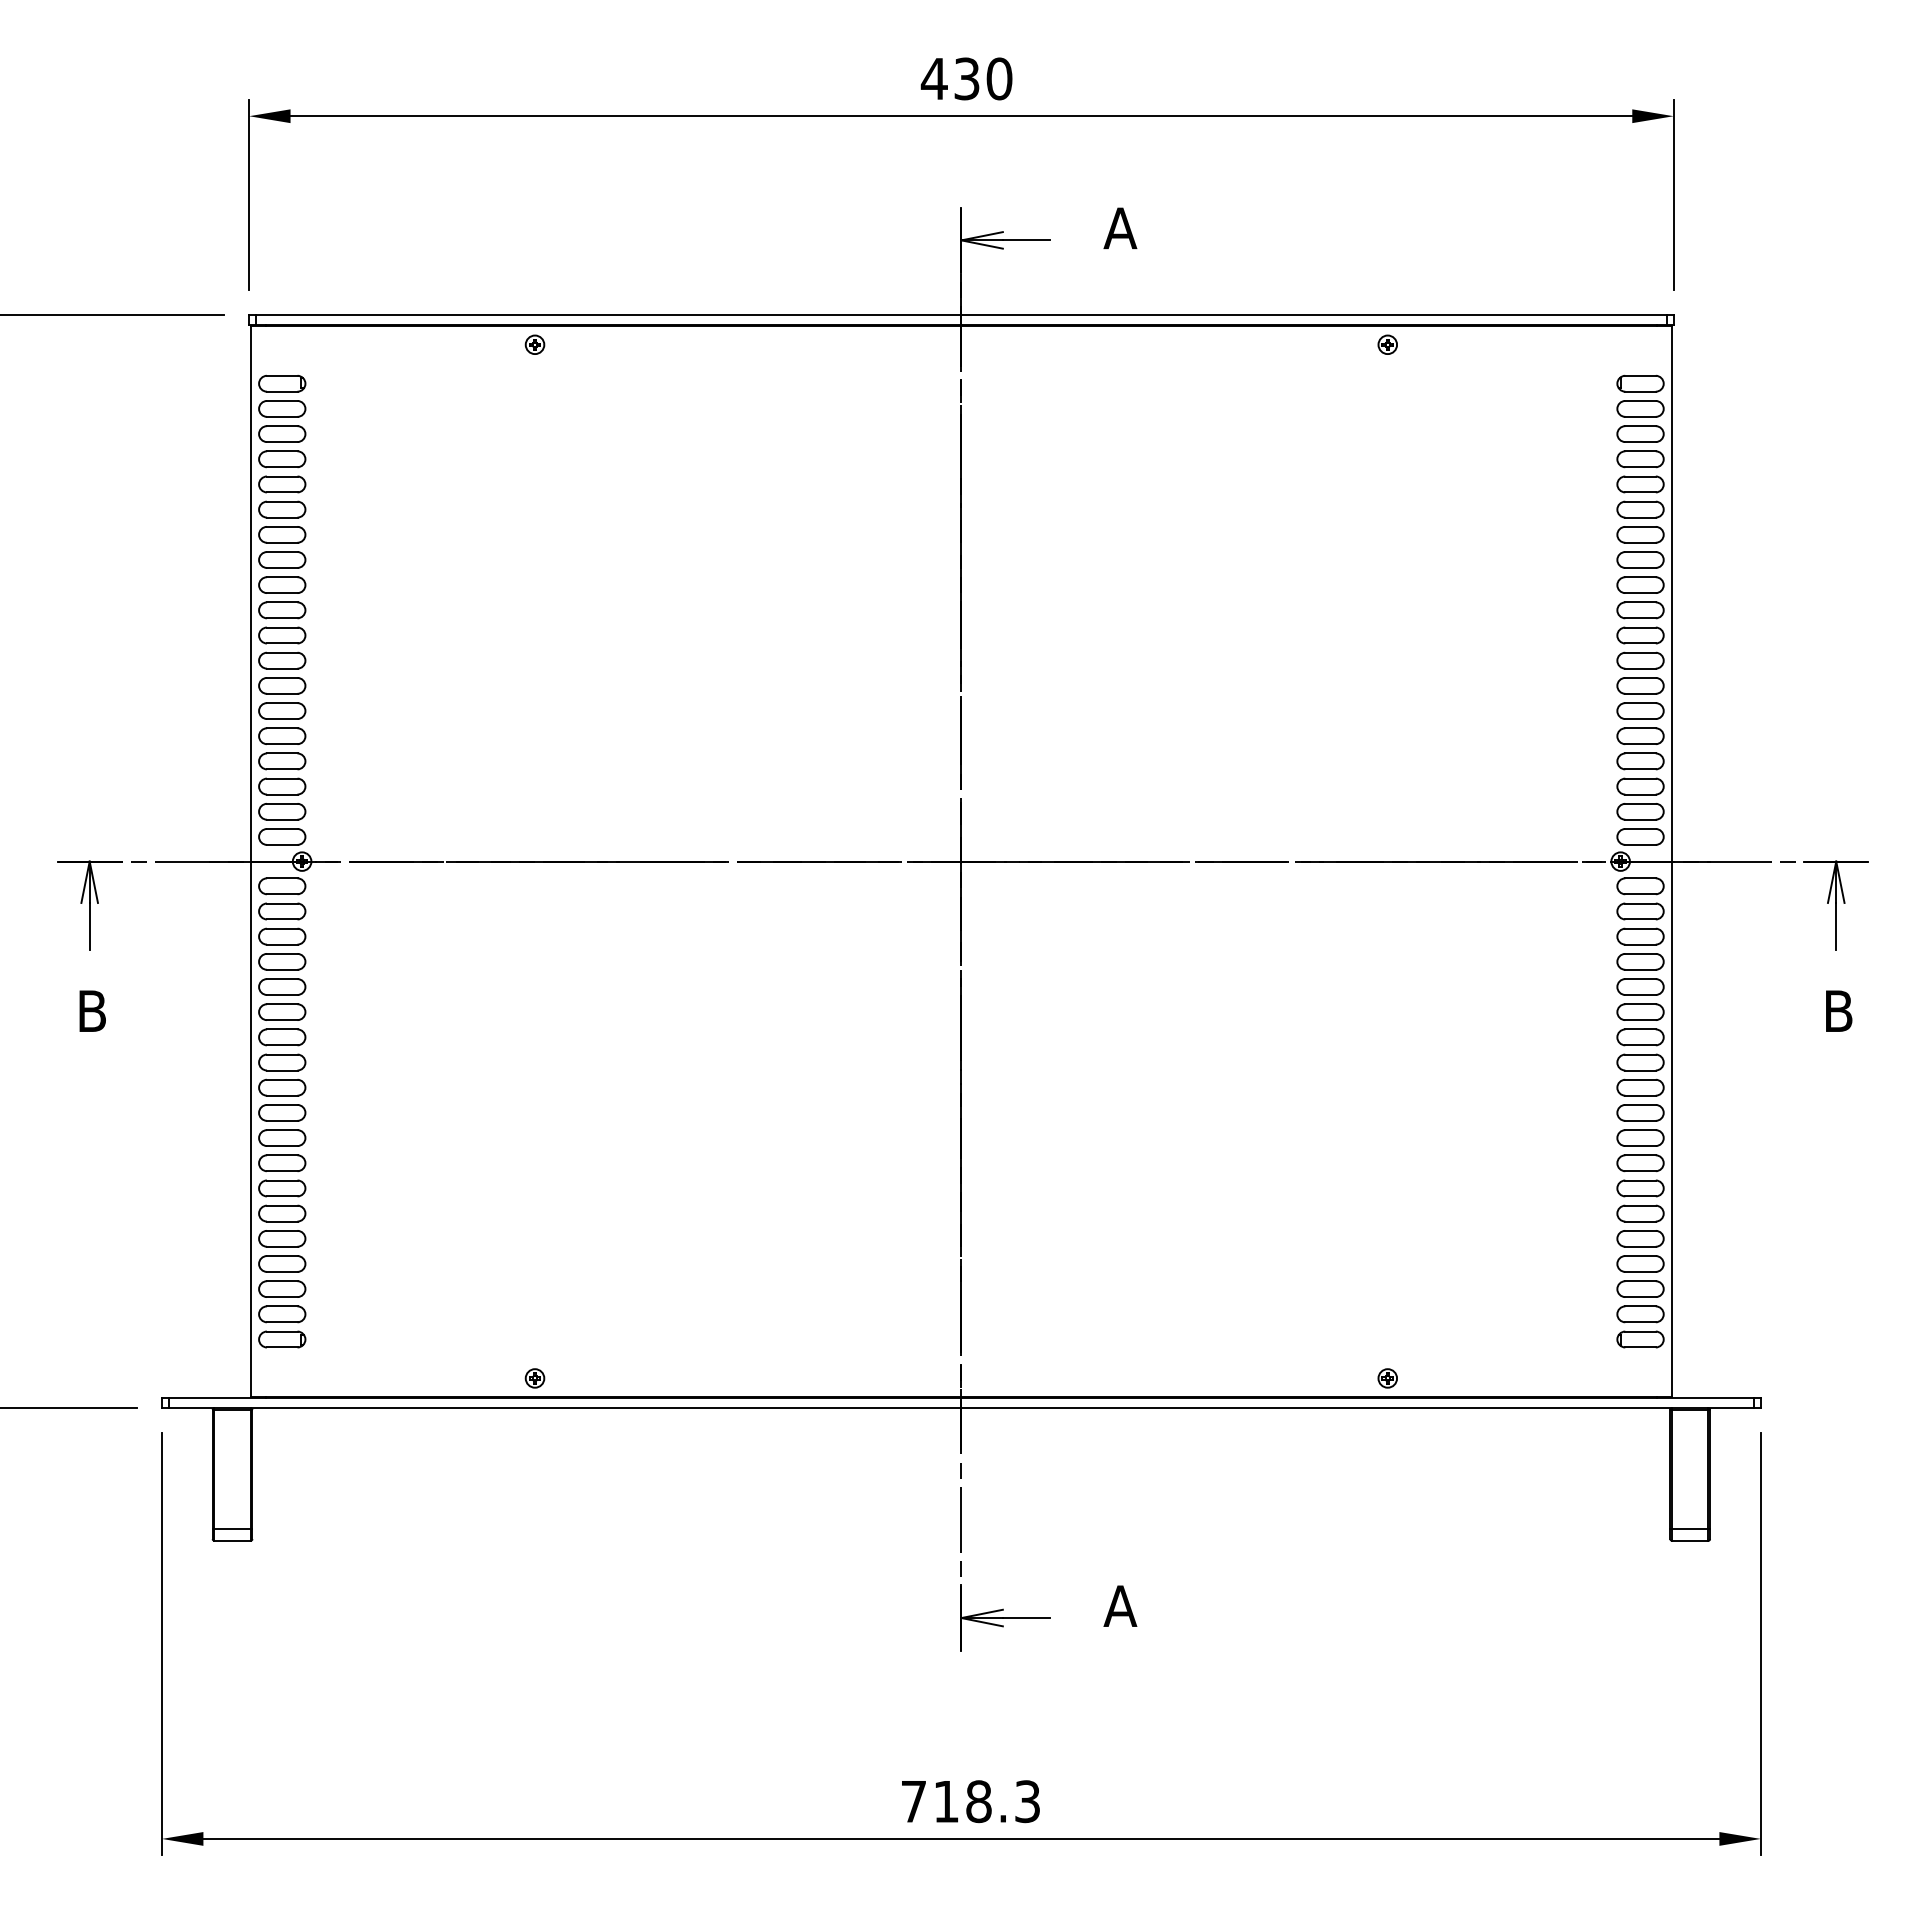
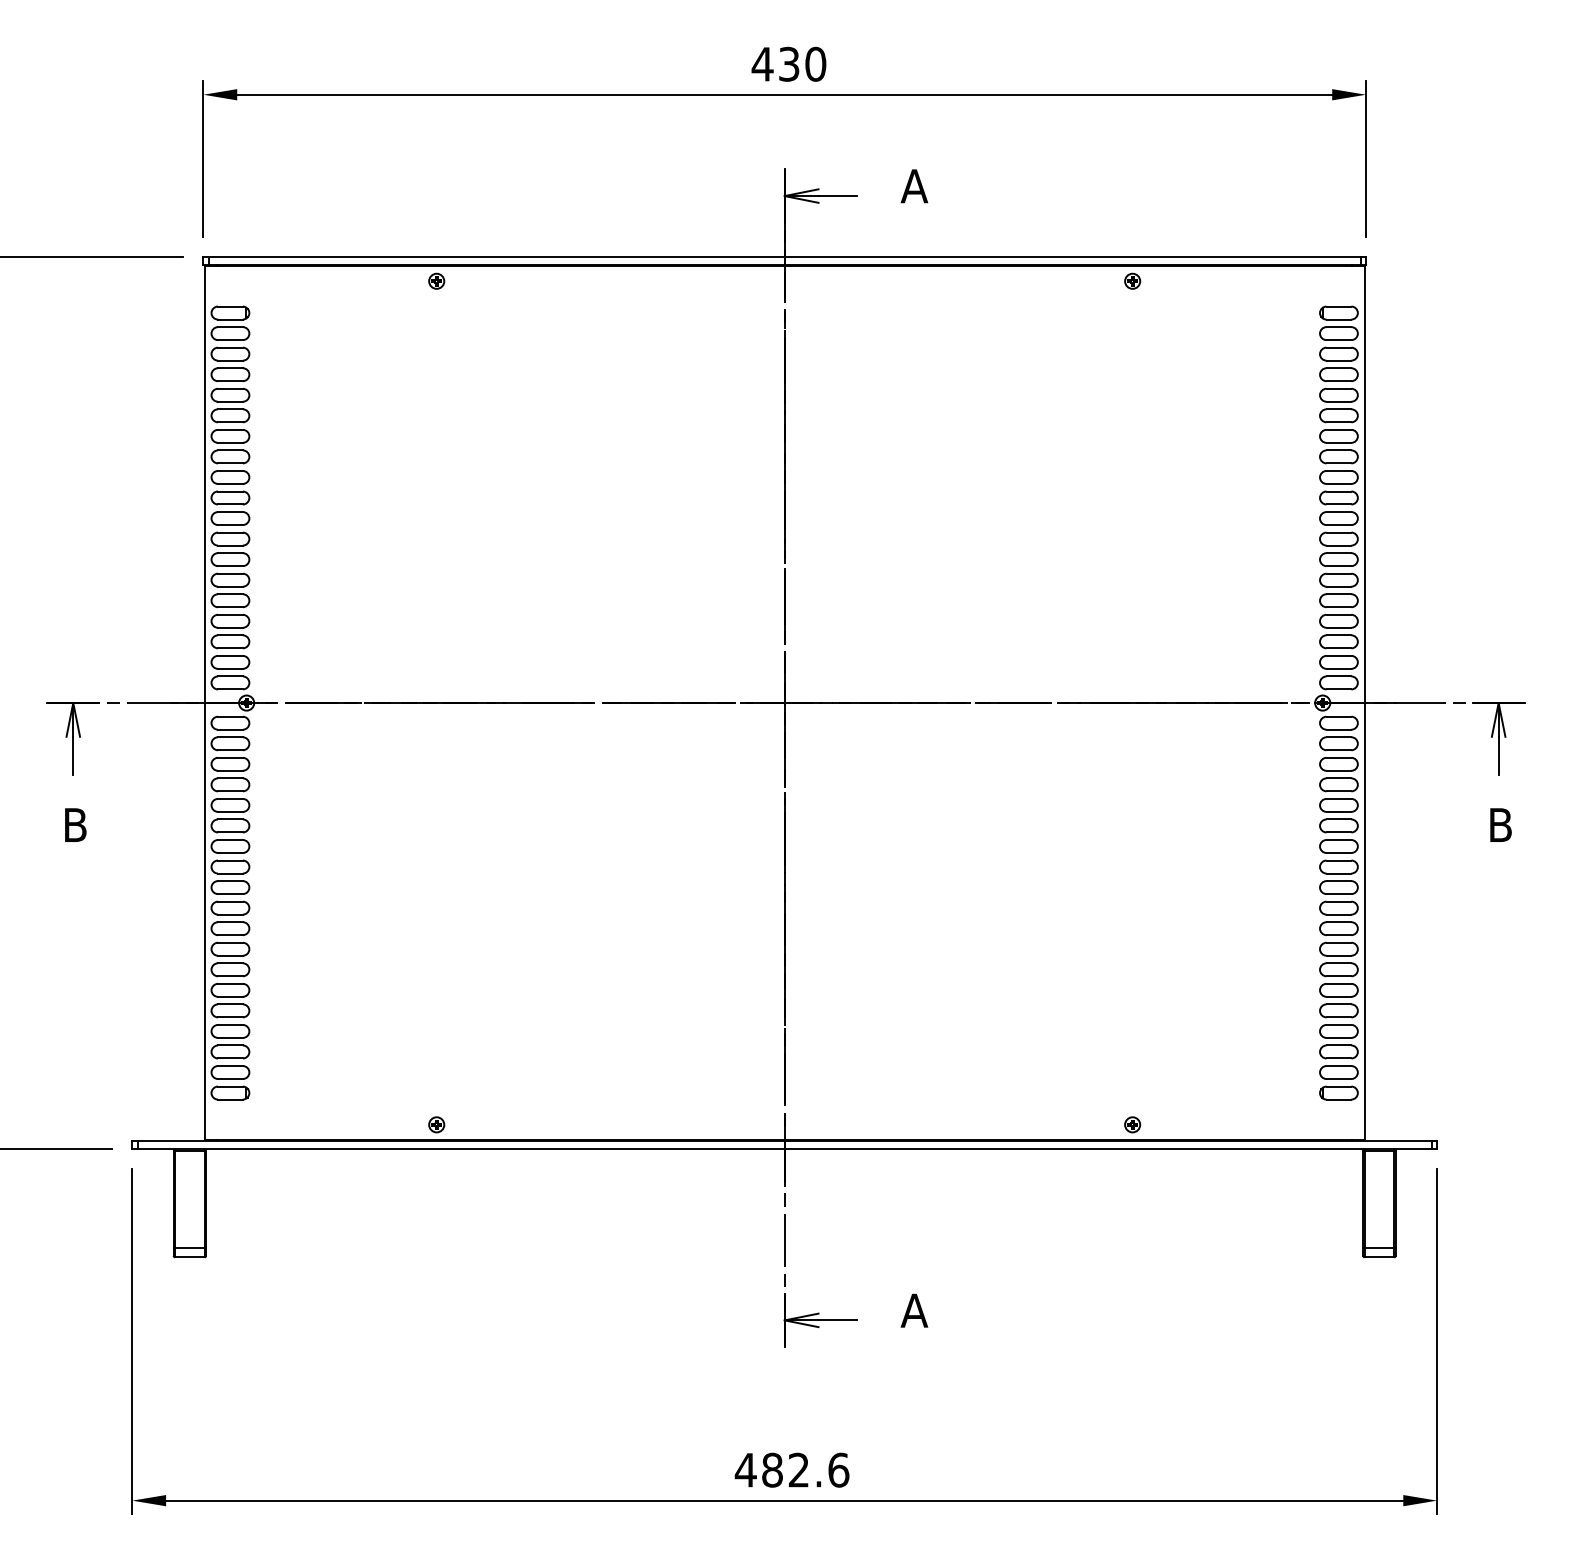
text: (970, 1801) -> (792, 1470), 718.3 -> 482.6

